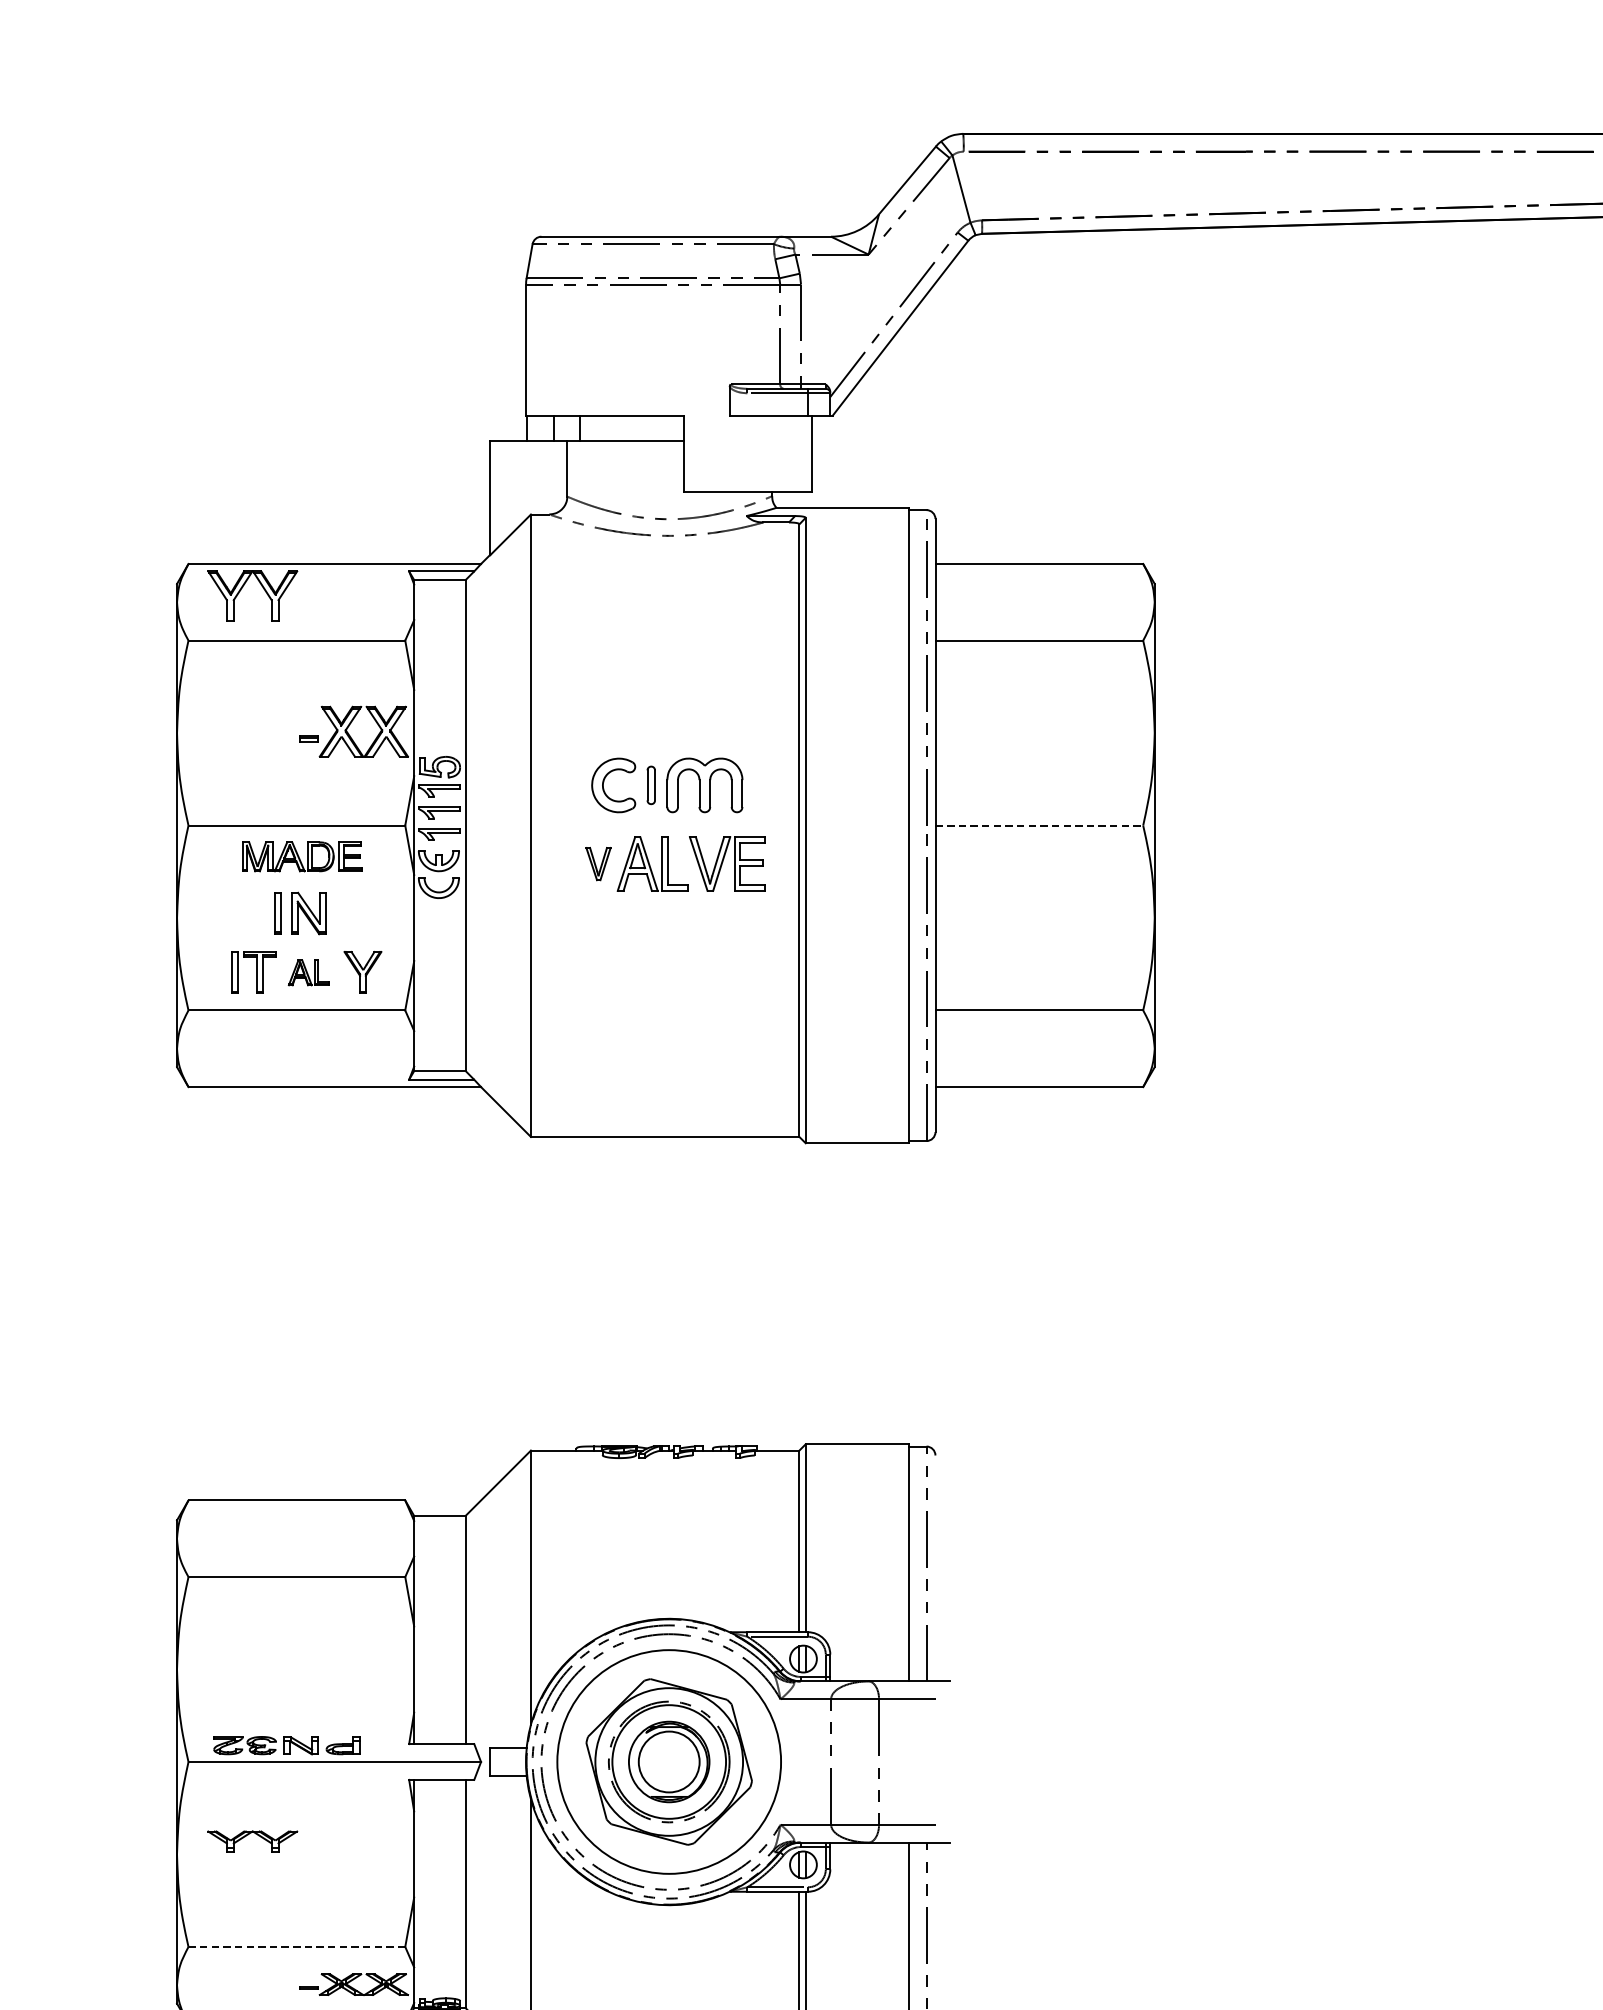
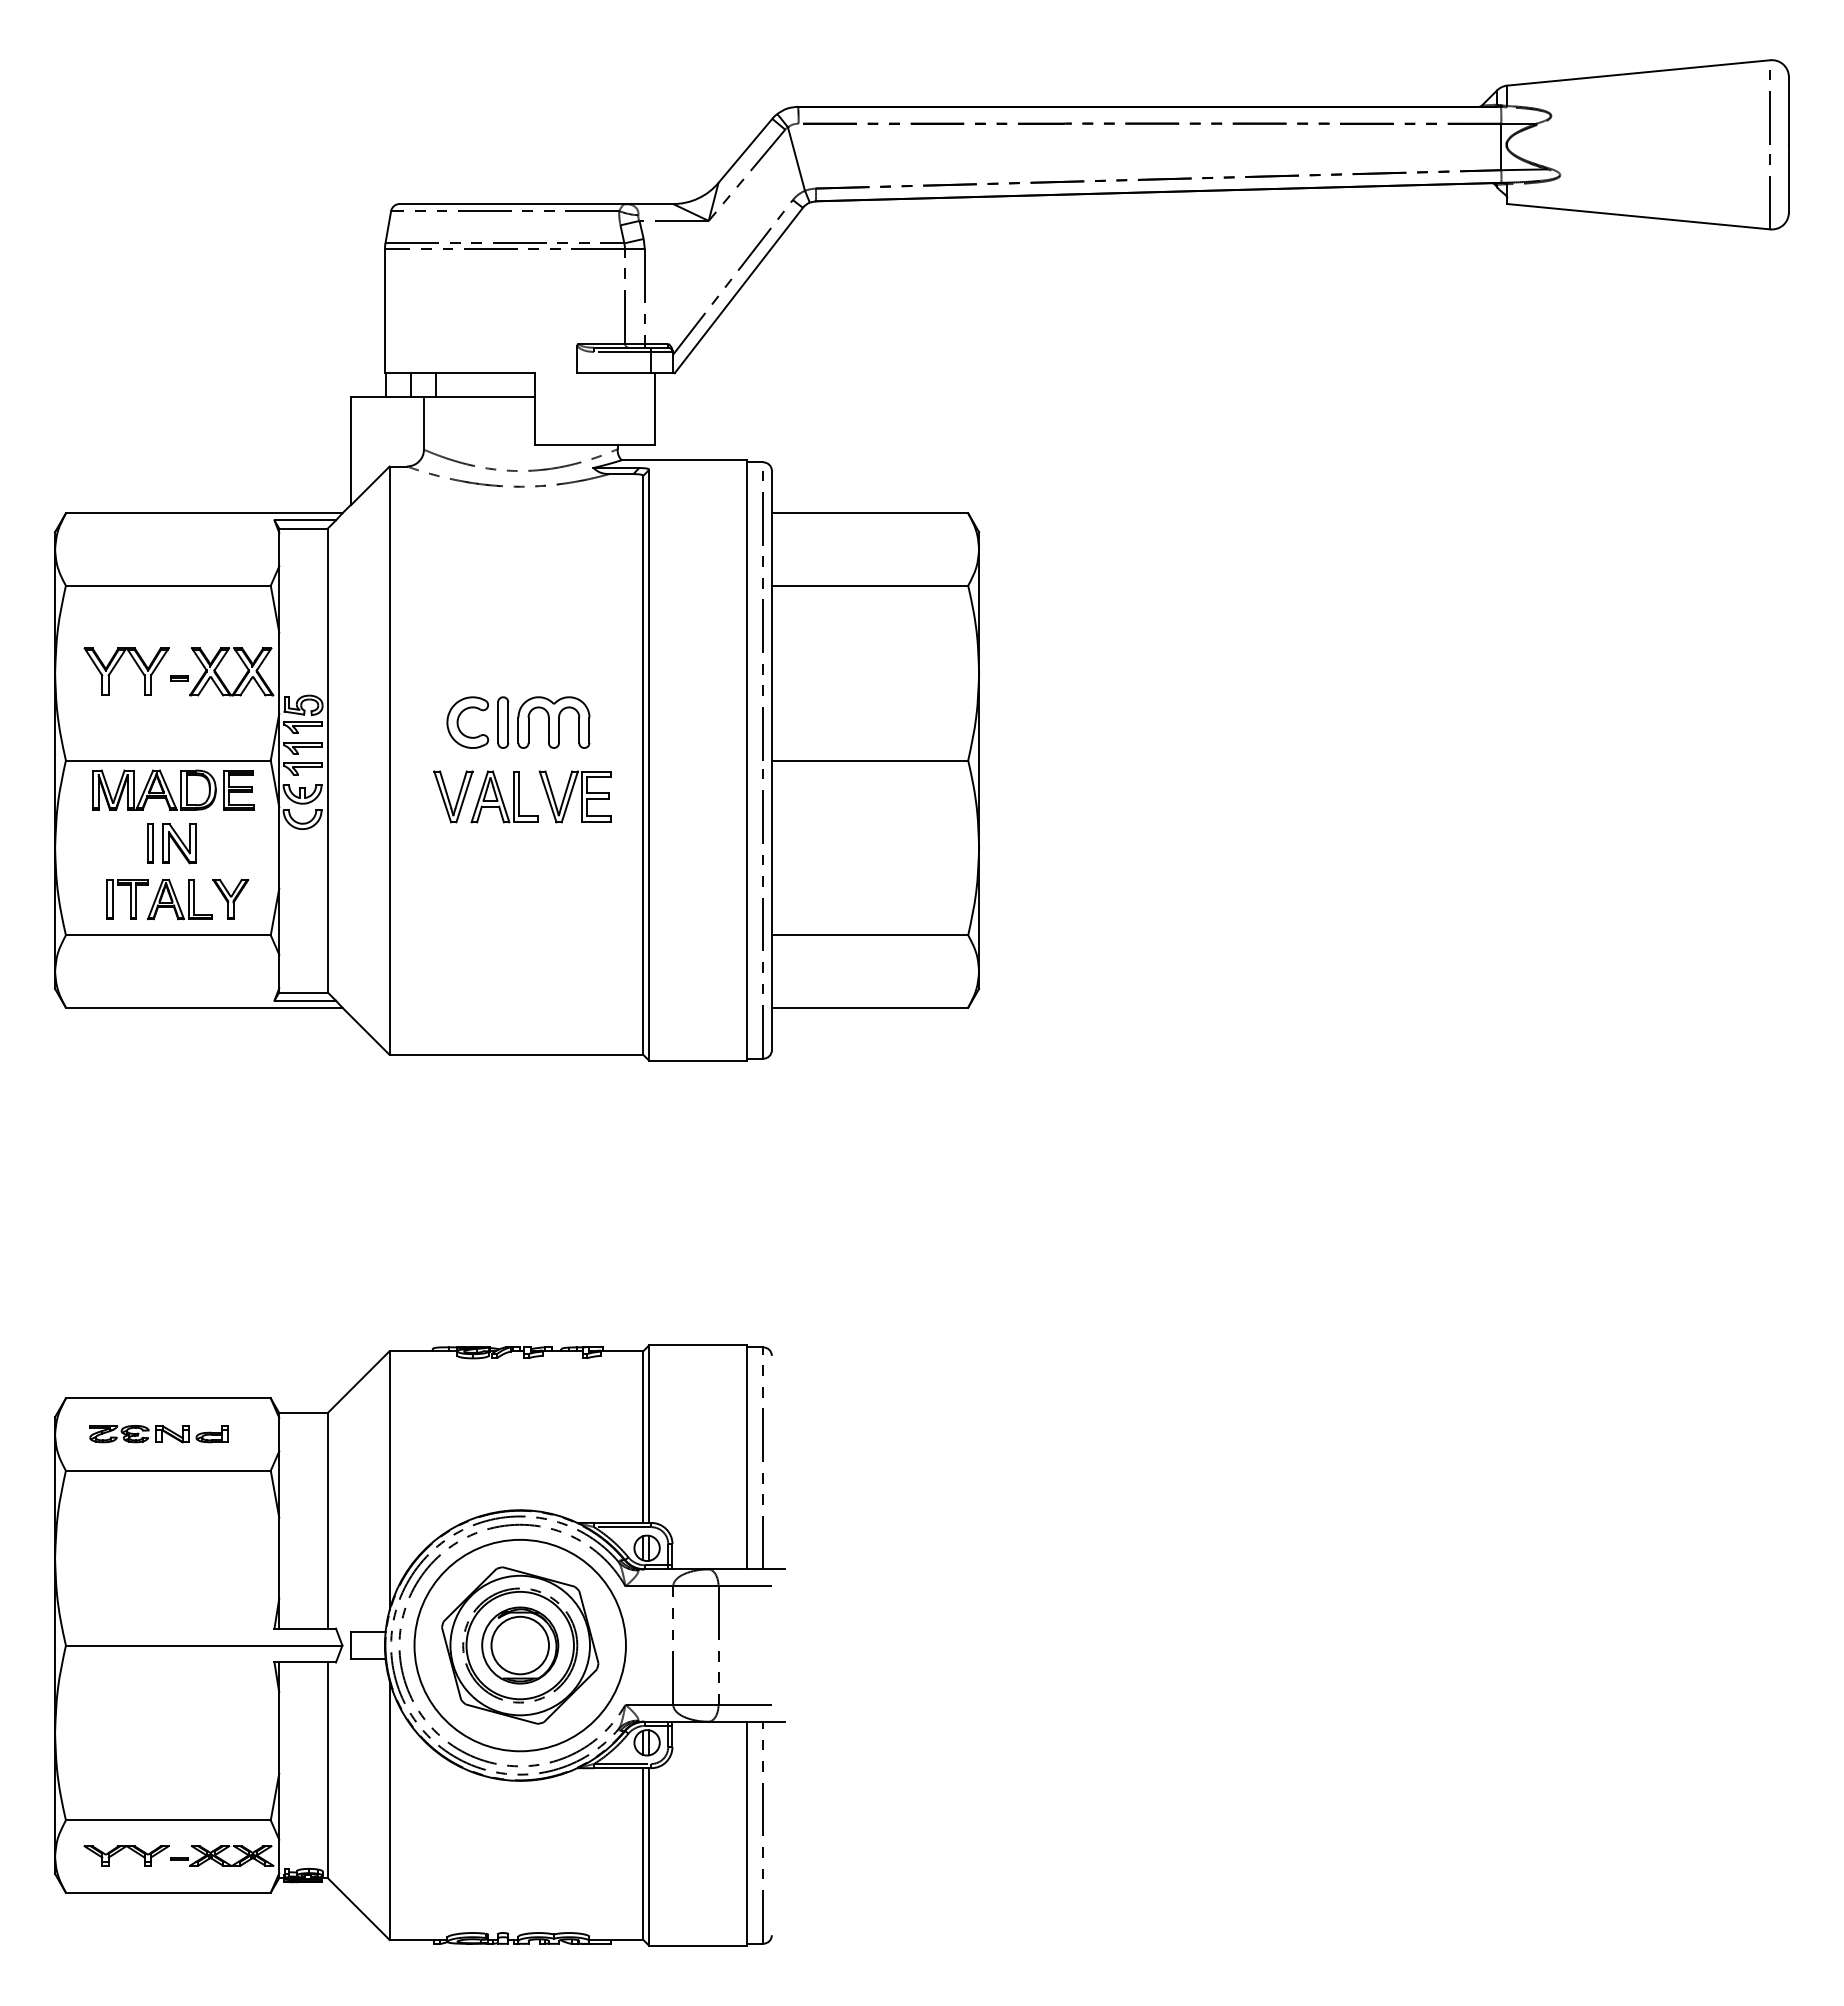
part: (242, 589) -> (116, 665), moved
part: (651, 785) -> (503, 722), size x1.43
line: (1039, 825) -> (870, 760), dashed -> solid
part: (302, 856) -> (173, 789), size x1.43
part: (598, 863) -> (453, 796), size x1.67
part: (308, 972) -> (179, 899), size x1.67
part: (286, 1746) -> (158, 1434), moved
part: (249, 1834) -> (123, 1849), moved
line: (295, 1947) -> (167, 1820), dashed -> solid

